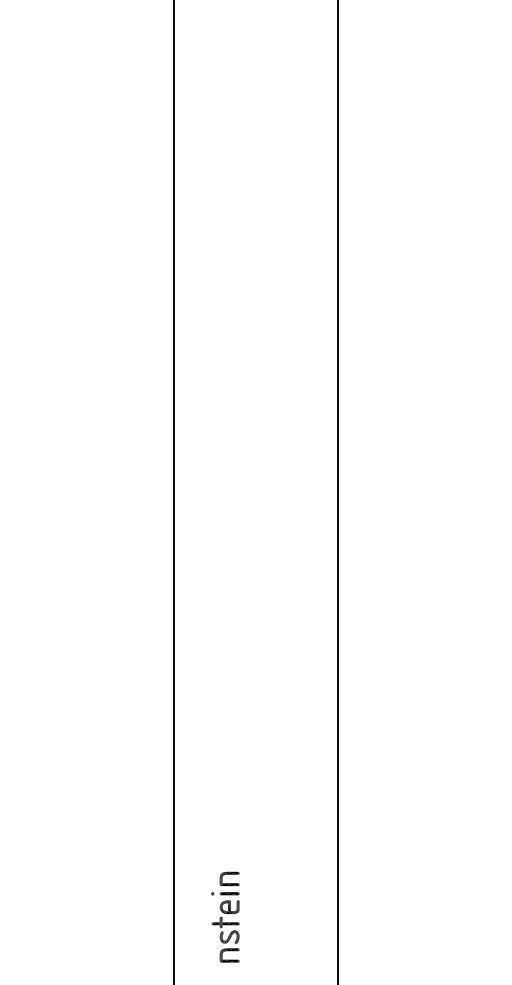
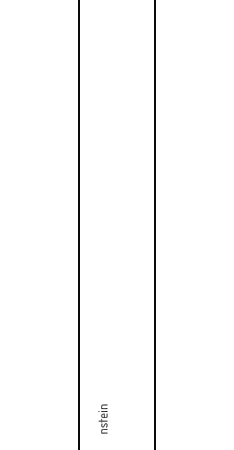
part: (224, 916) -> (102, 418), size x0.7

